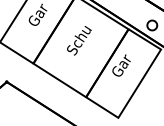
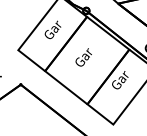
text: (79, 40) -> (86, 55), Schu -> Gar

